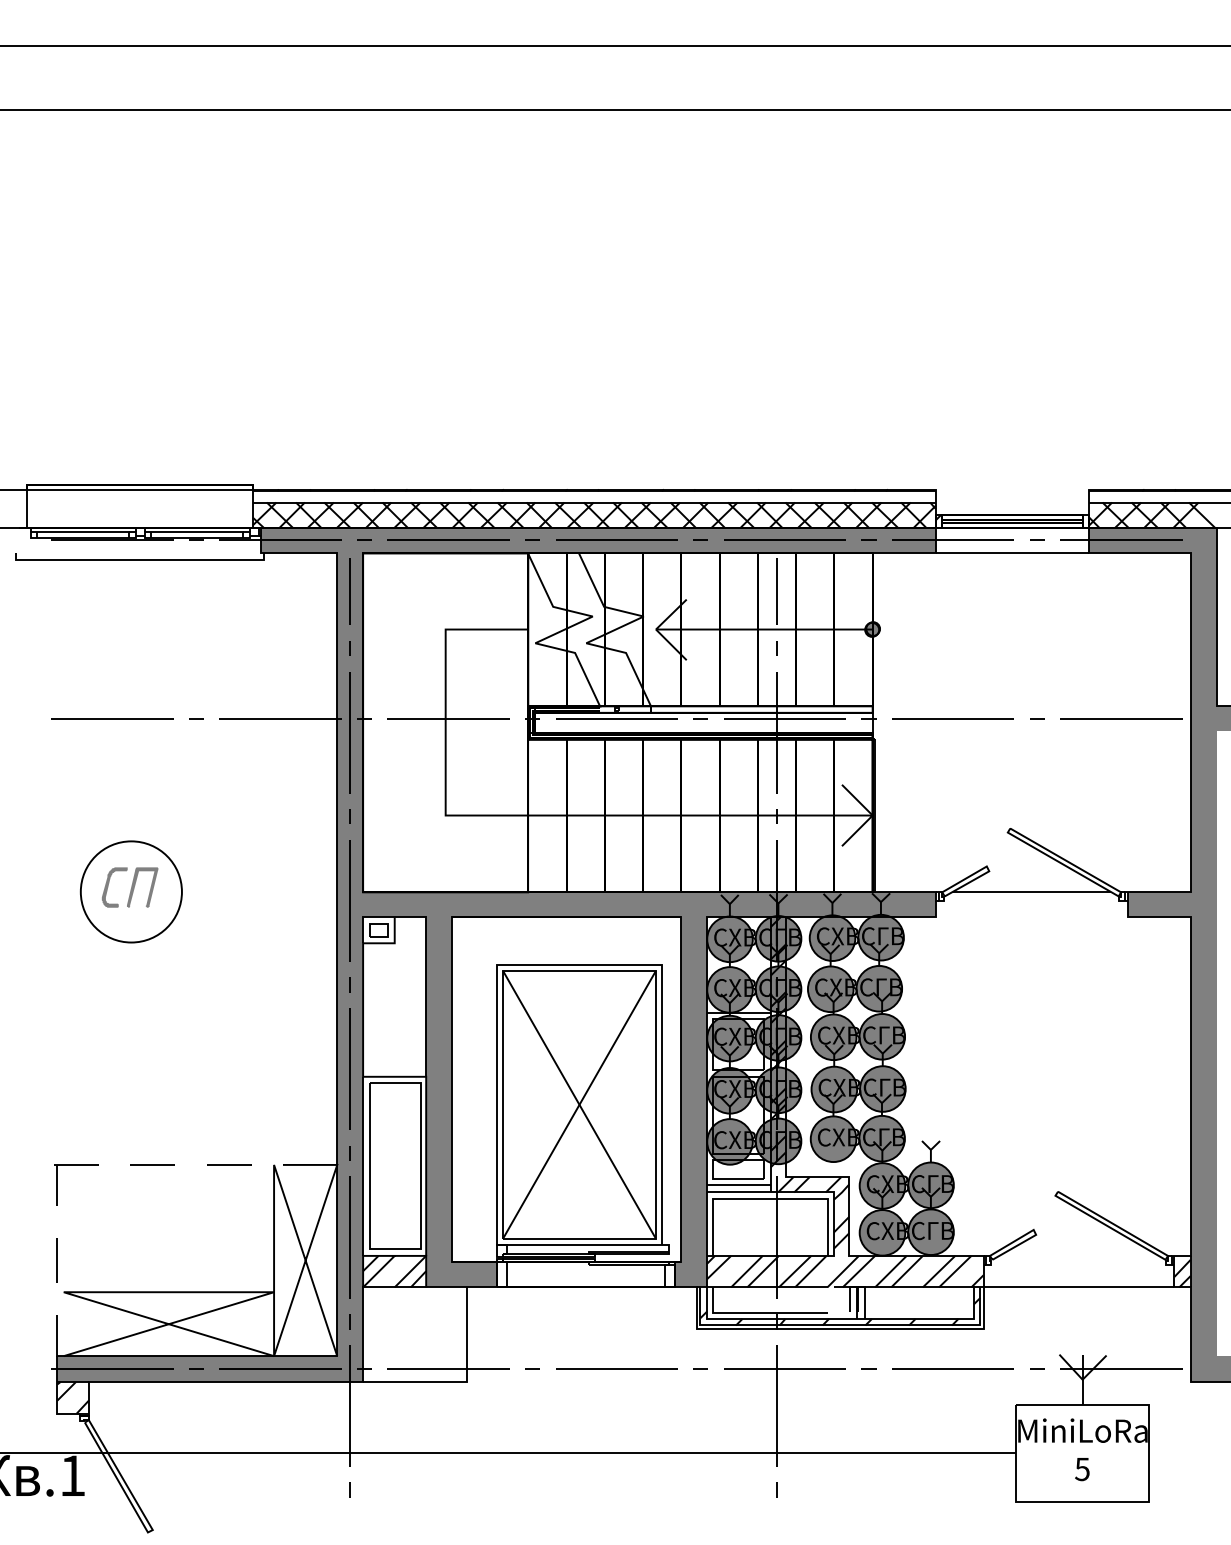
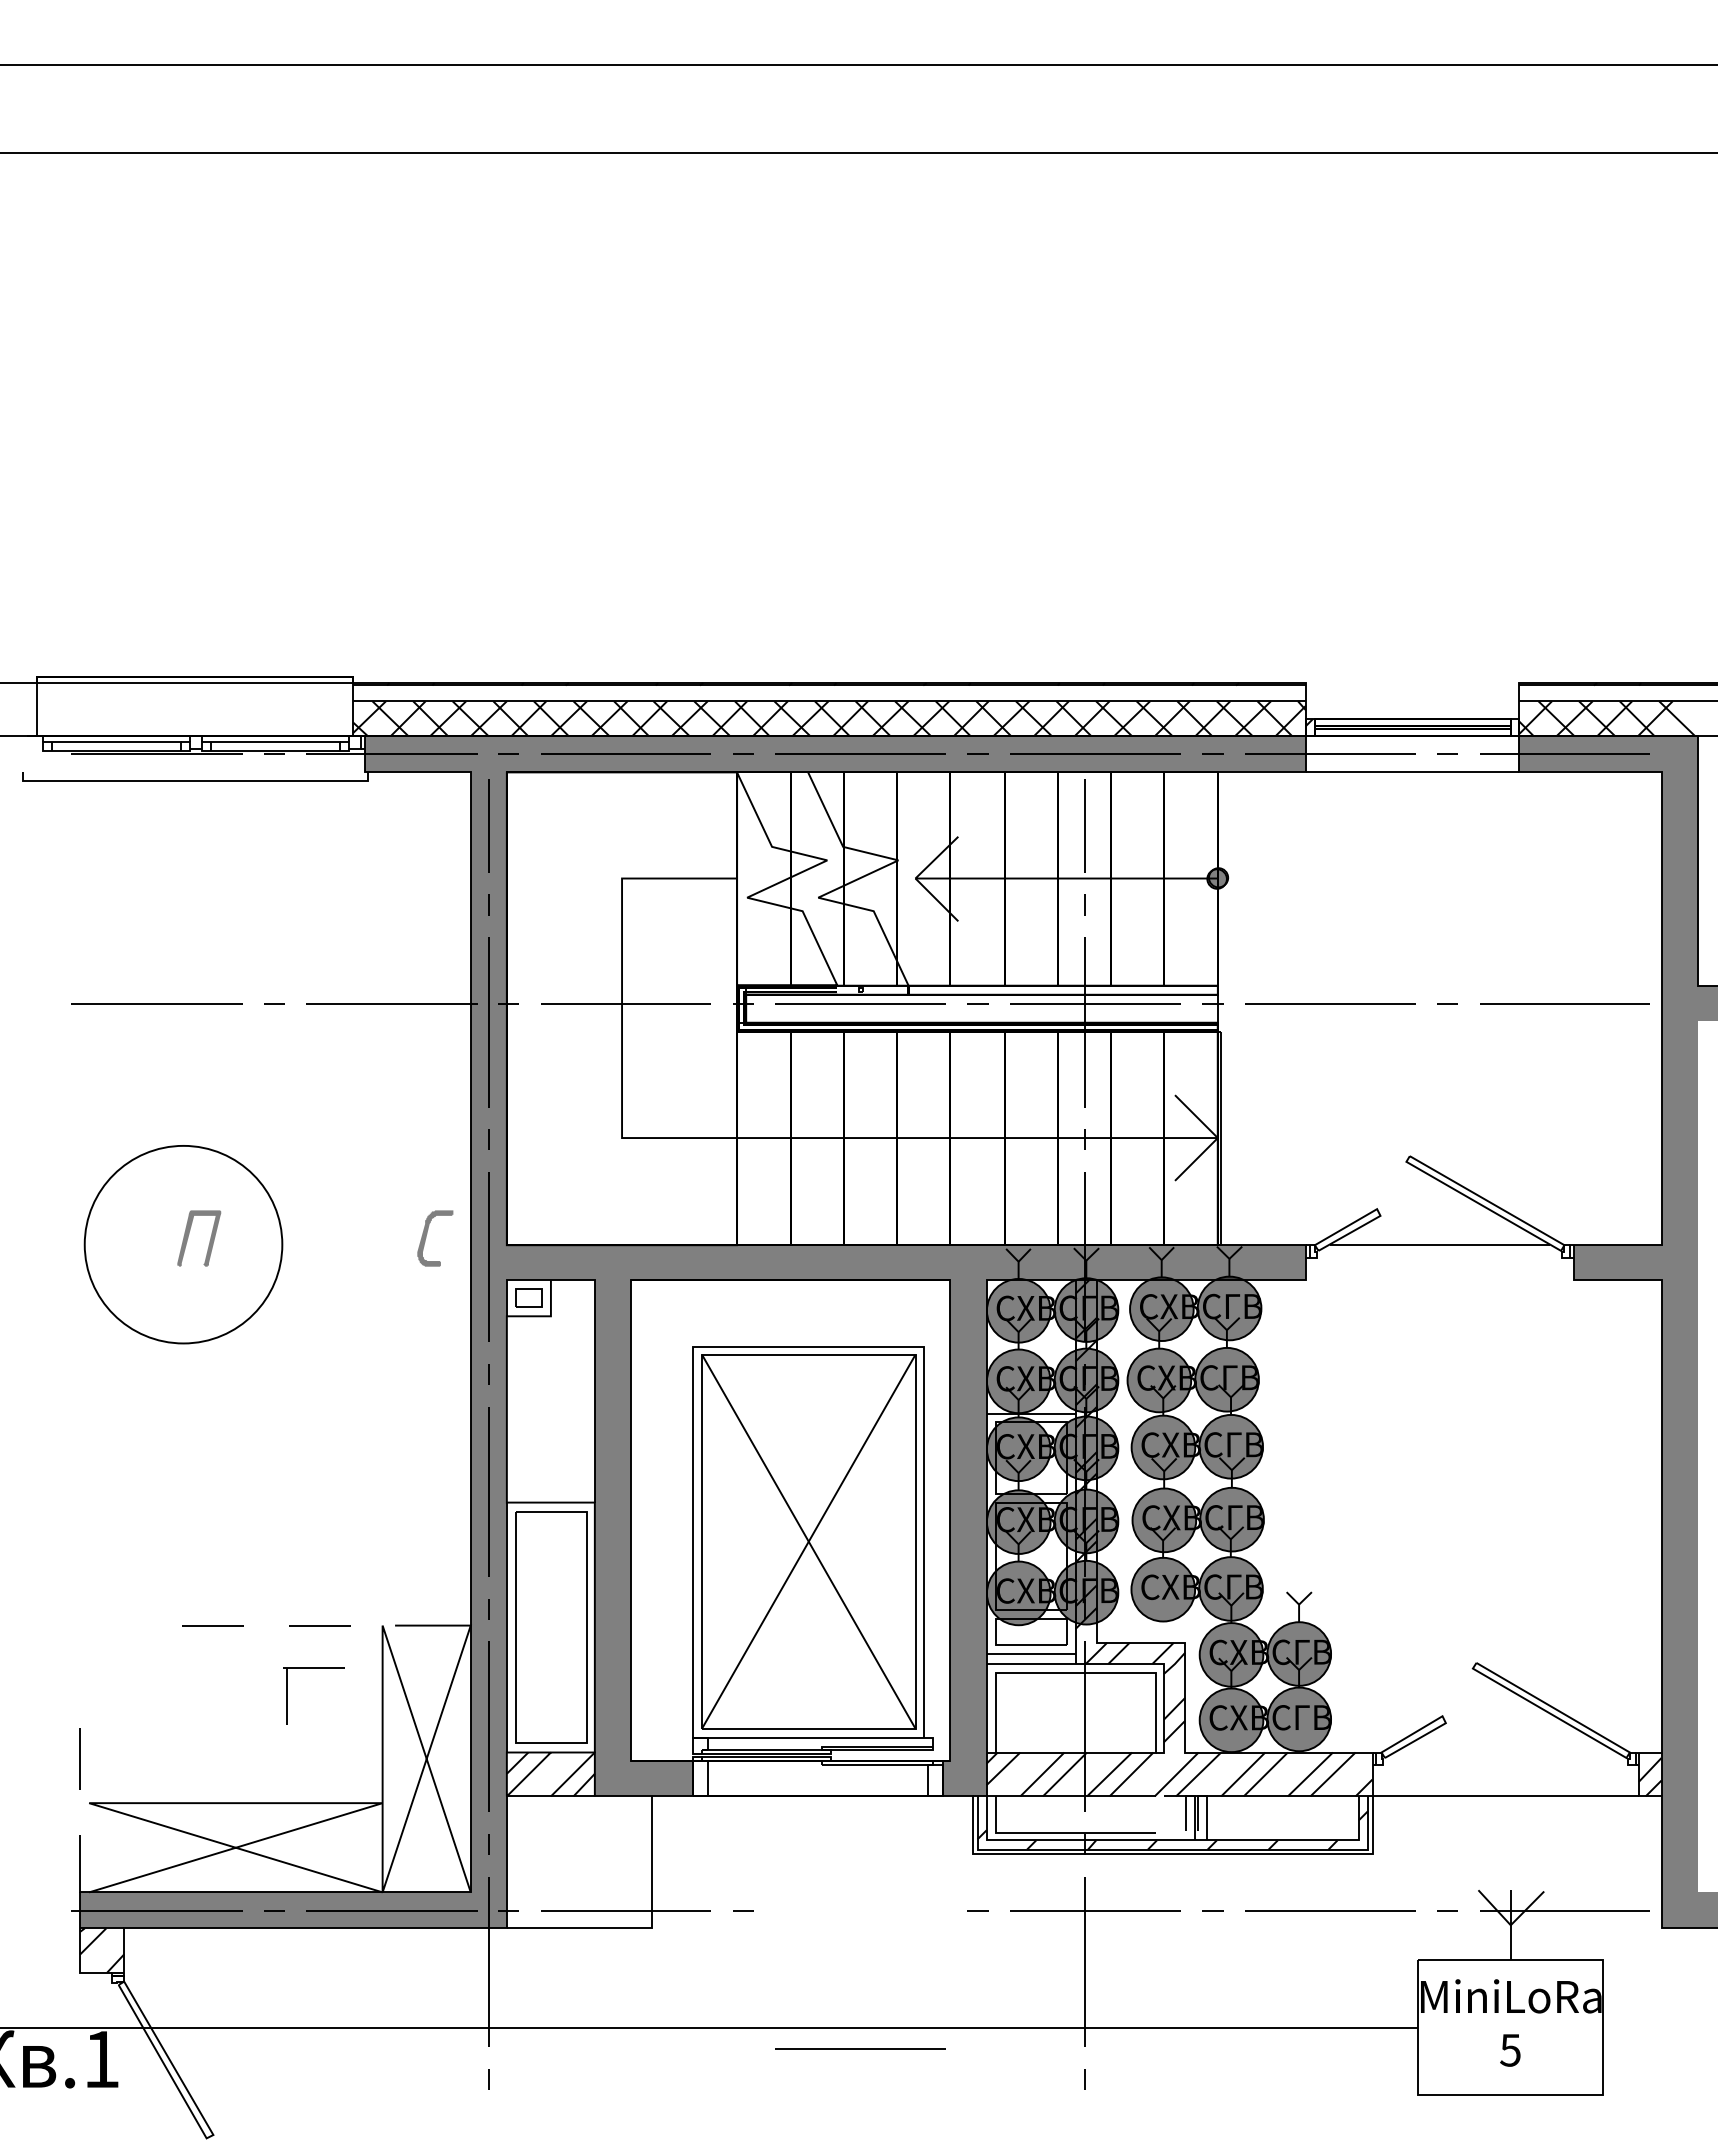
part: (108, 887) -> (426, 1238), moved
circle: (131, 891) -> (183, 1244), size x1.4
part: (57, 1184) -> (287, 1695), moved
line: (616, 1369) -> (860, 2048), moved

